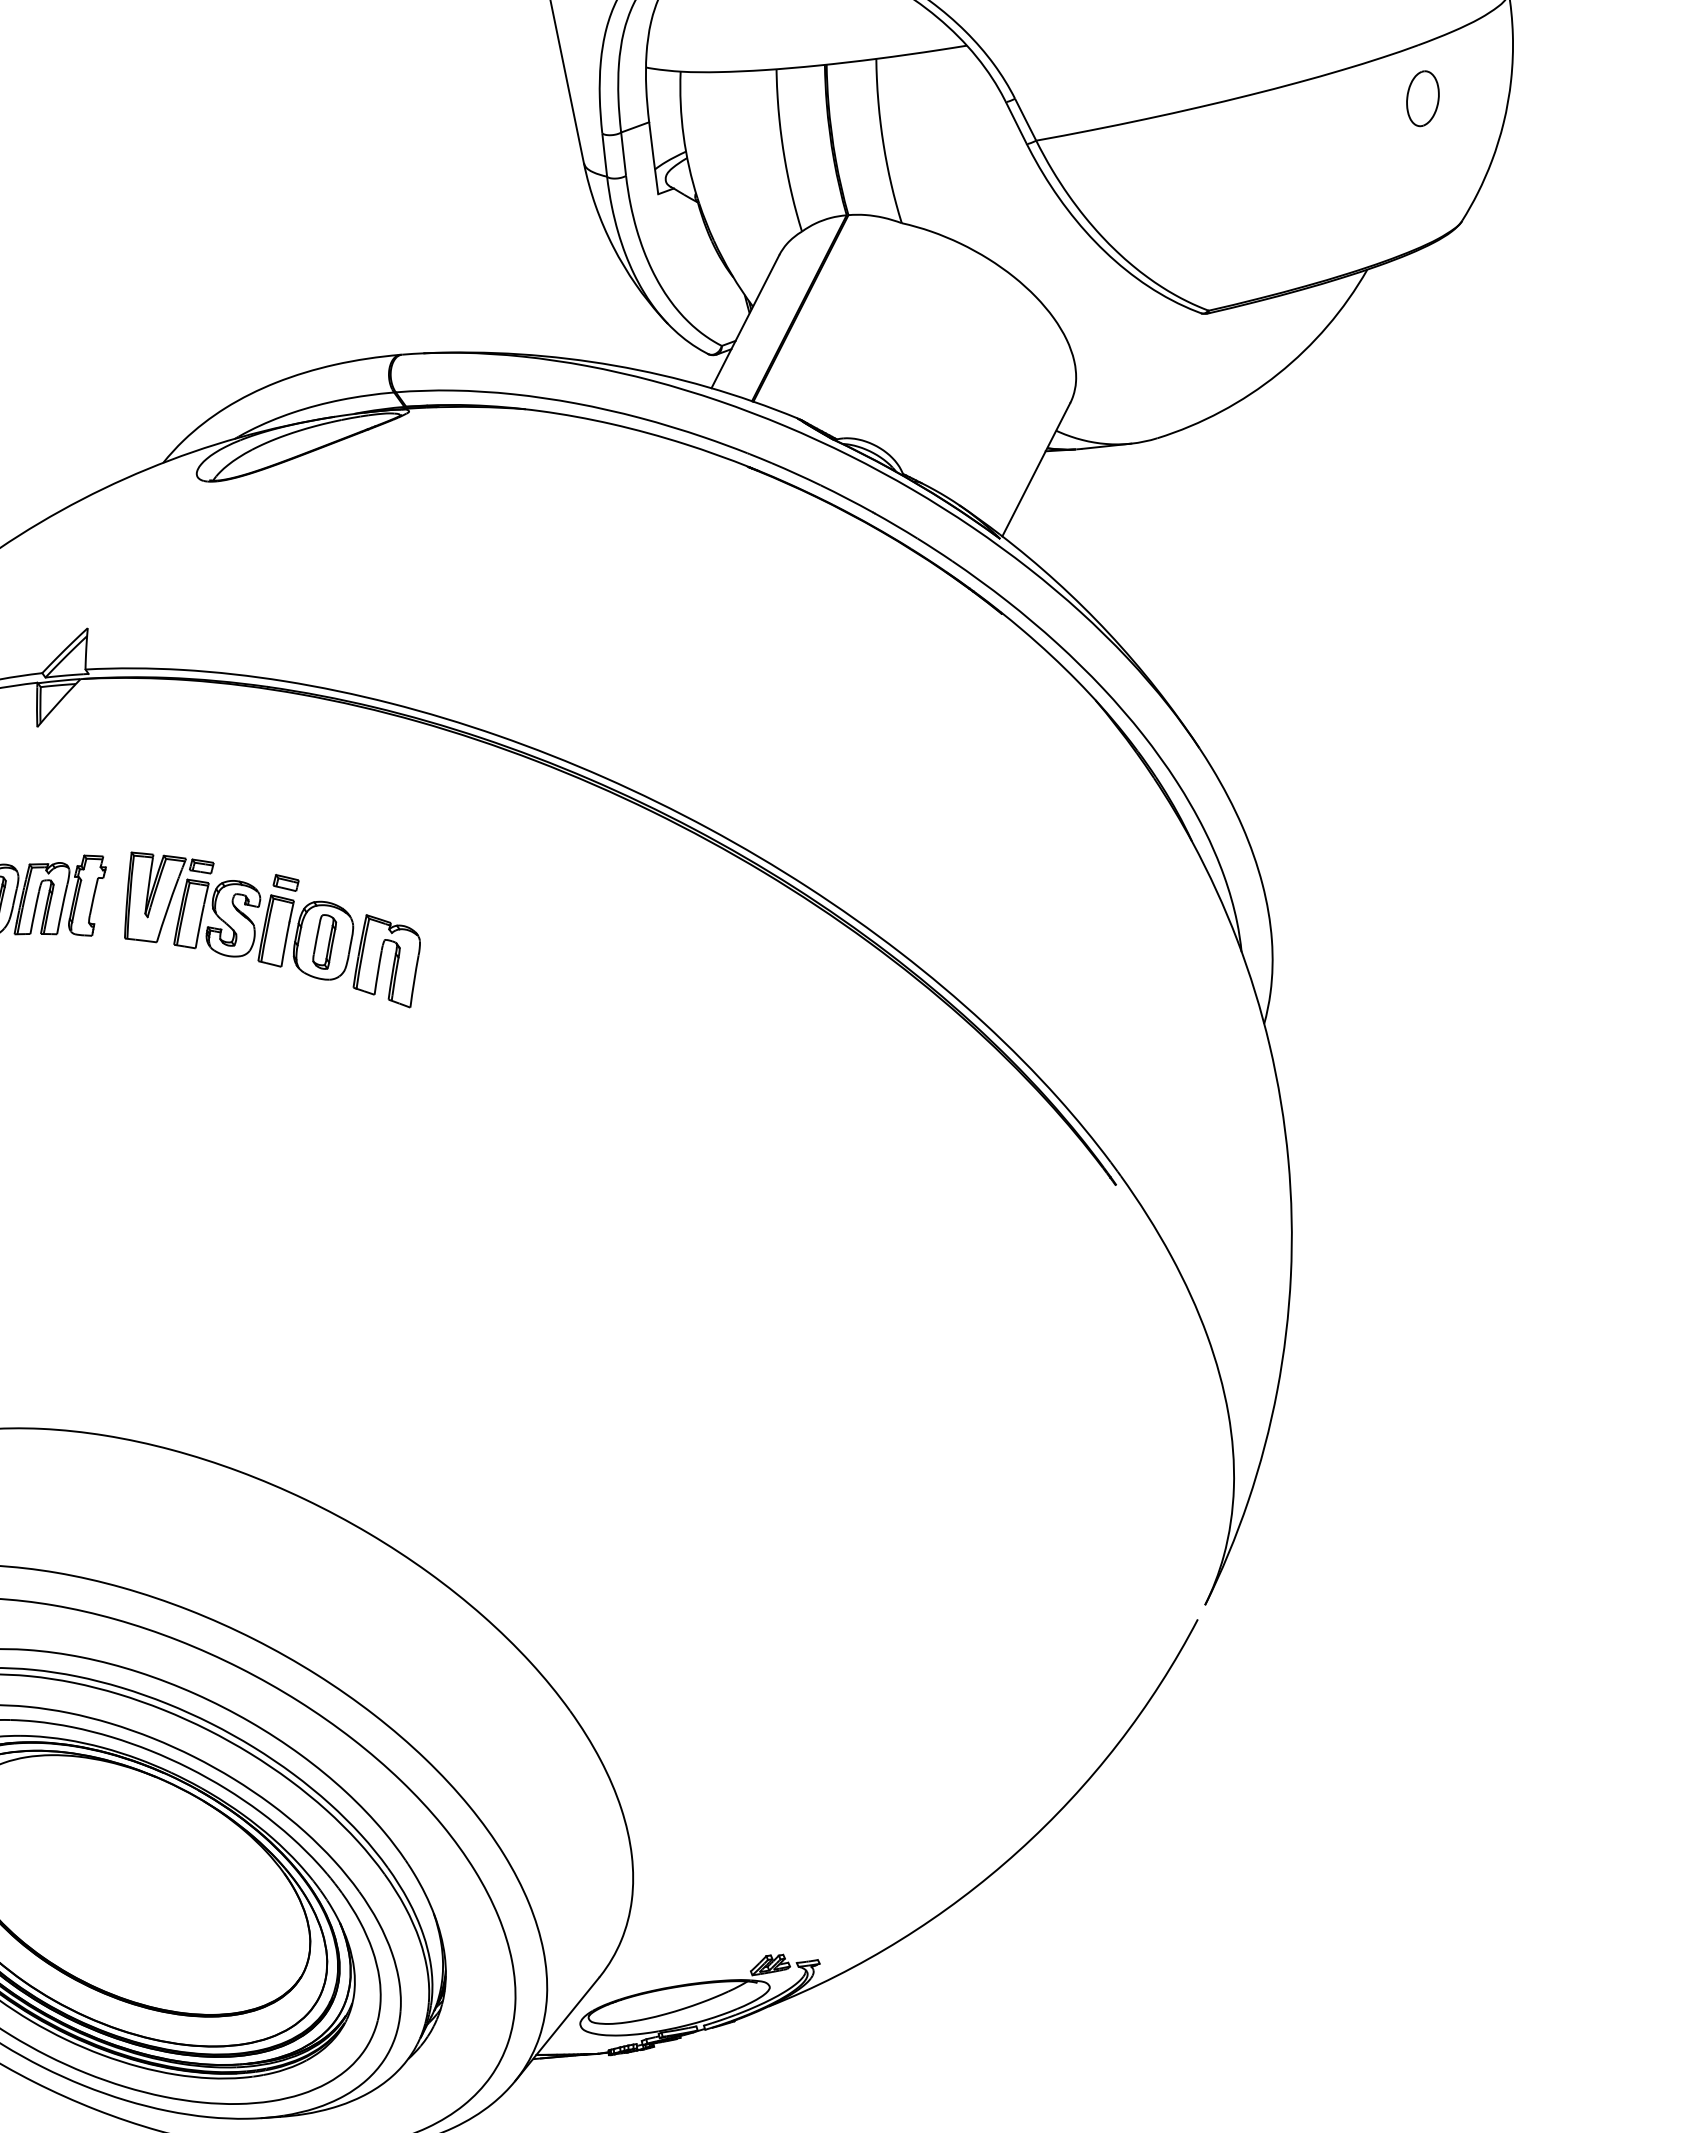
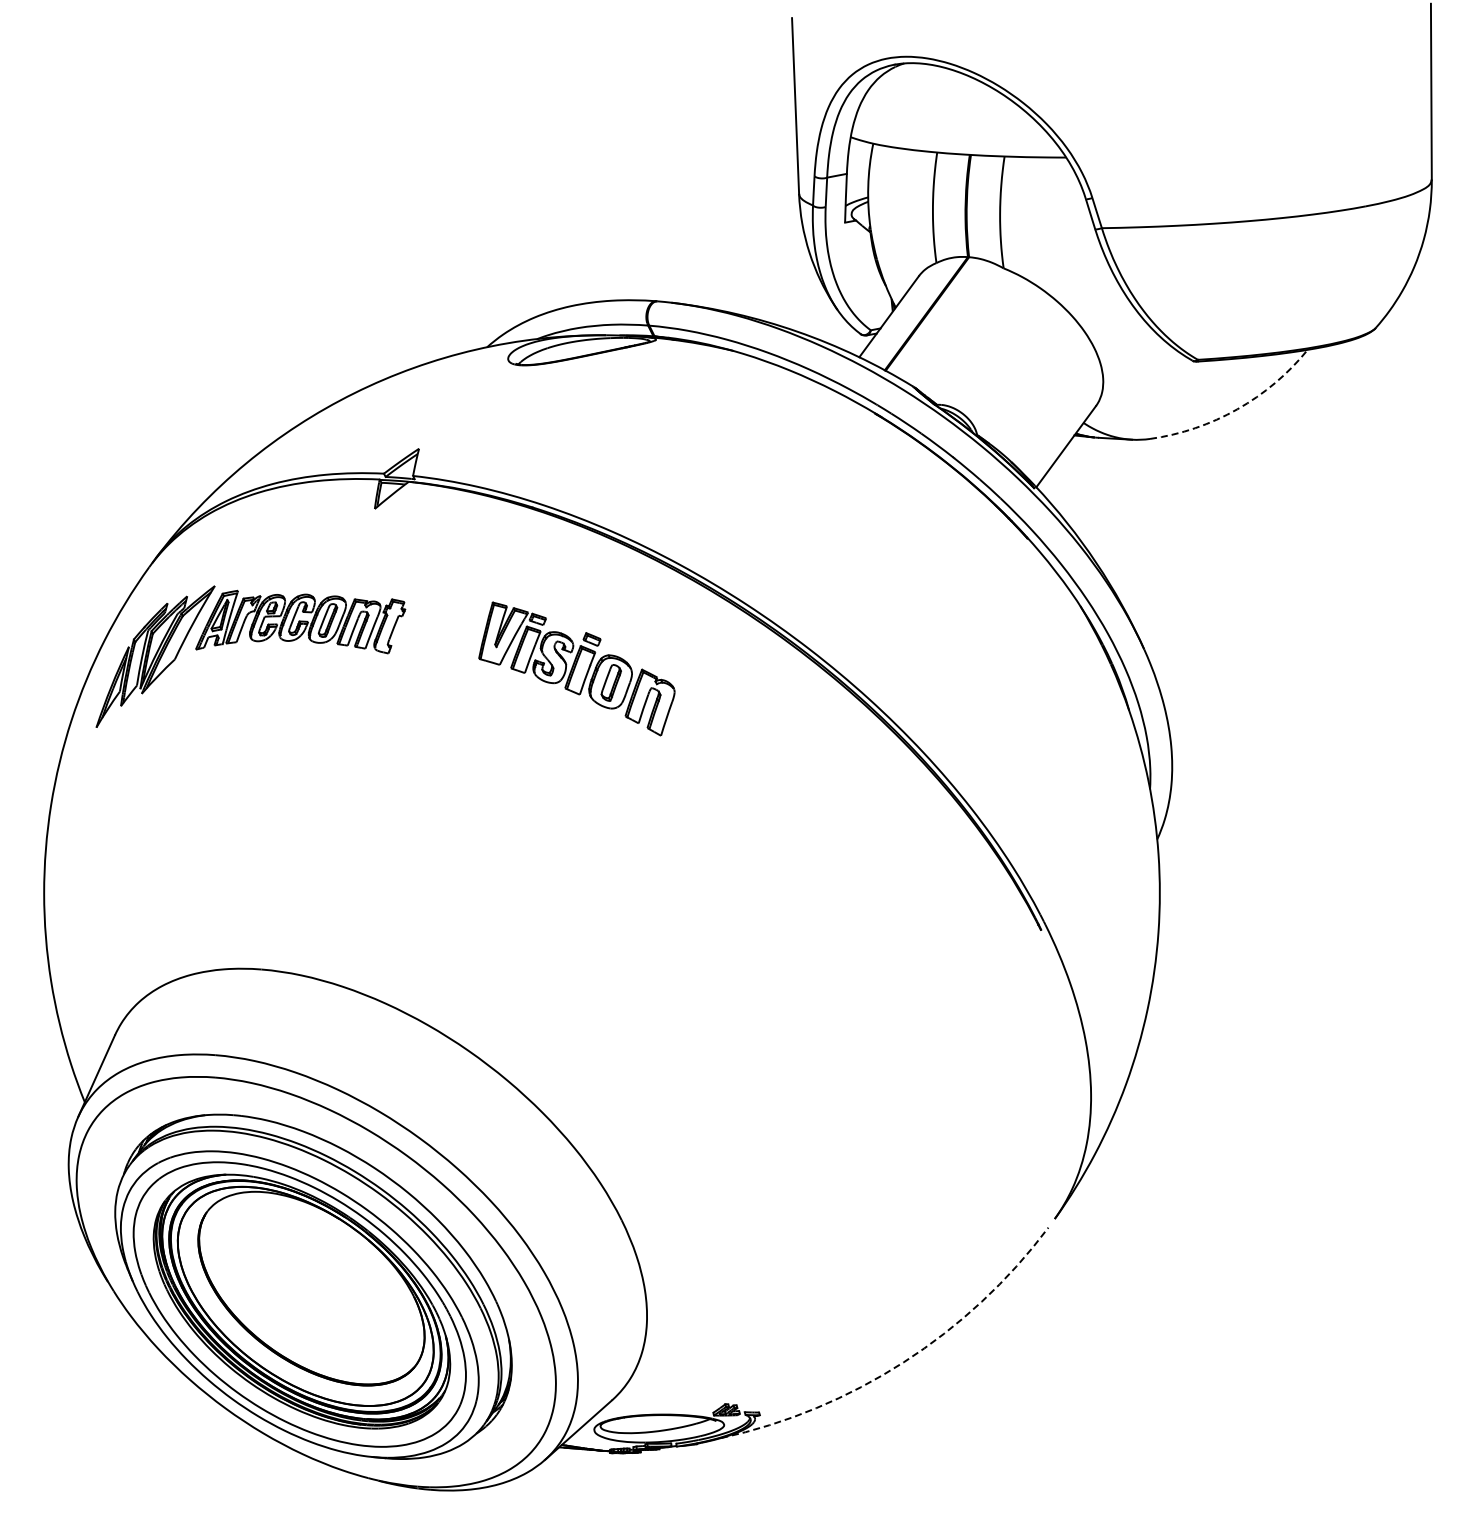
part: (1423, 98) -> (1363, 242), removed
arc: (1278, 374) -> (1237, 409), solid -> dashed
part: (270, 929) -> (576, 668), moved
arc: (1017, 1851) -> (903, 1362), solid -> dashed

